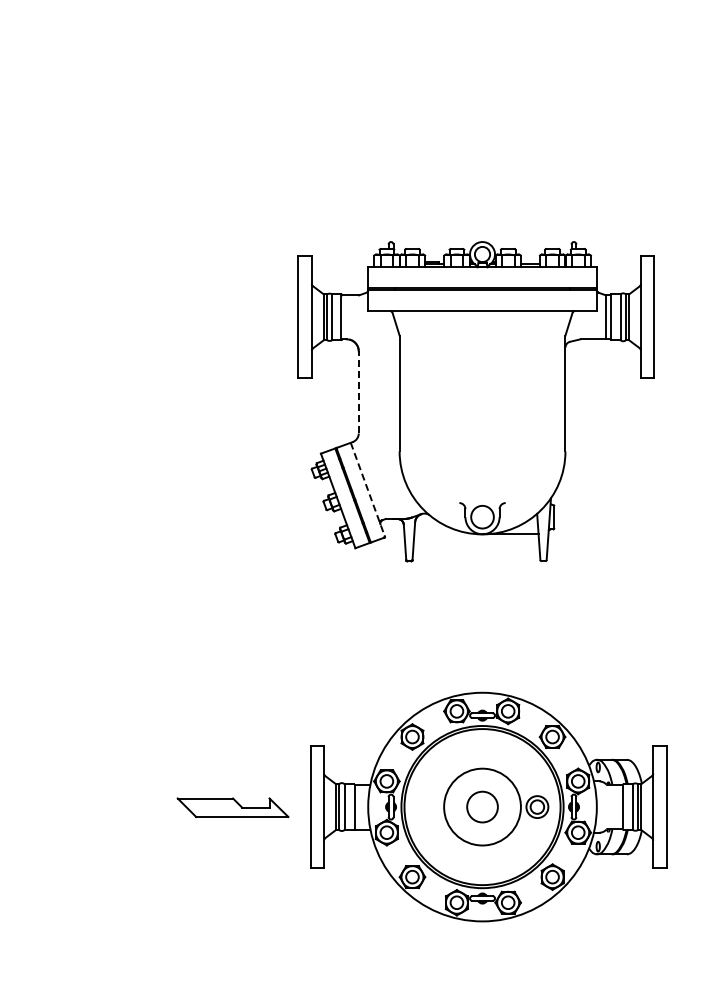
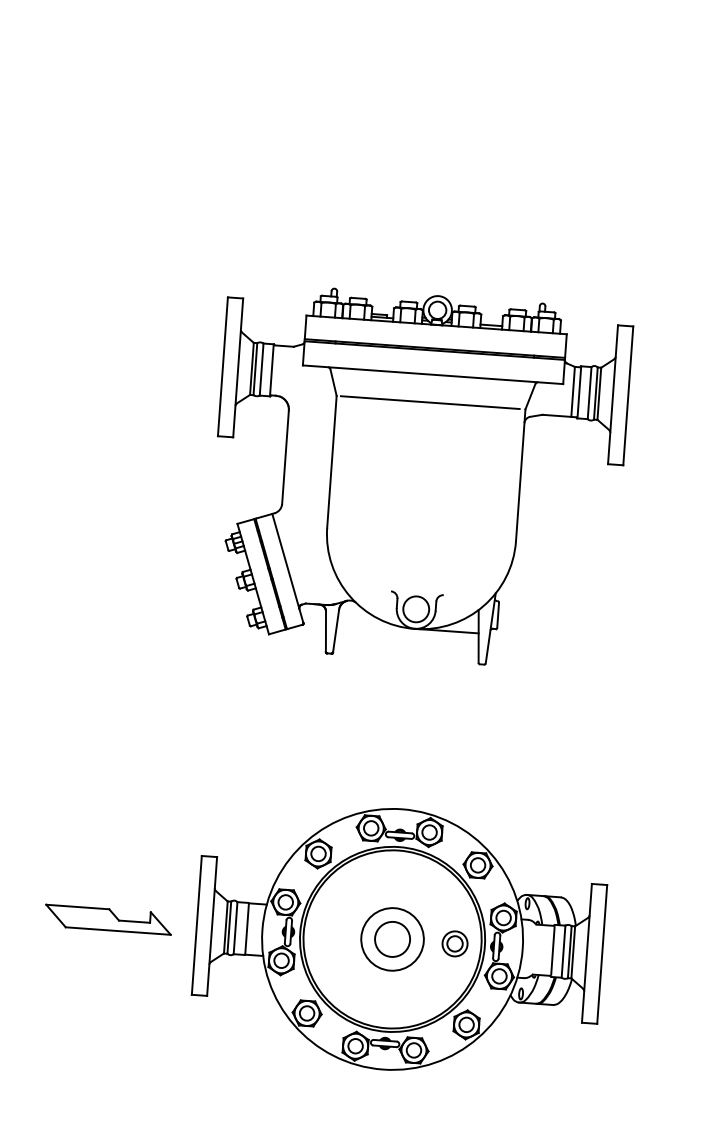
line: (481, 335) -> (429, 402), added
line: (358, 391) -> (285, 456), dashed -> solid
line: (367, 489) -> (287, 568), dashed -> solid
circle: (482, 806) -> (392, 938), size x0.71

